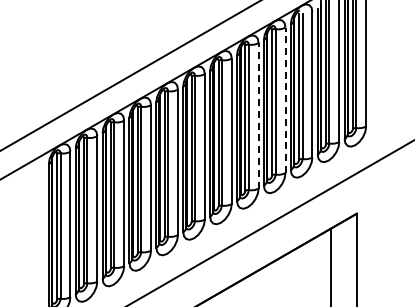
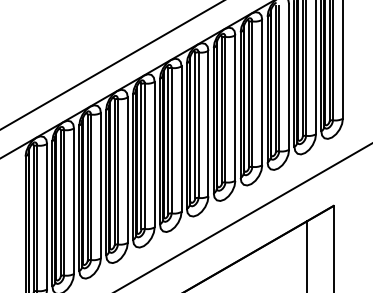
line: (285, 100) -> (262, 92), dashed -> solid
line: (258, 115) -> (235, 107), dashed -> solid

